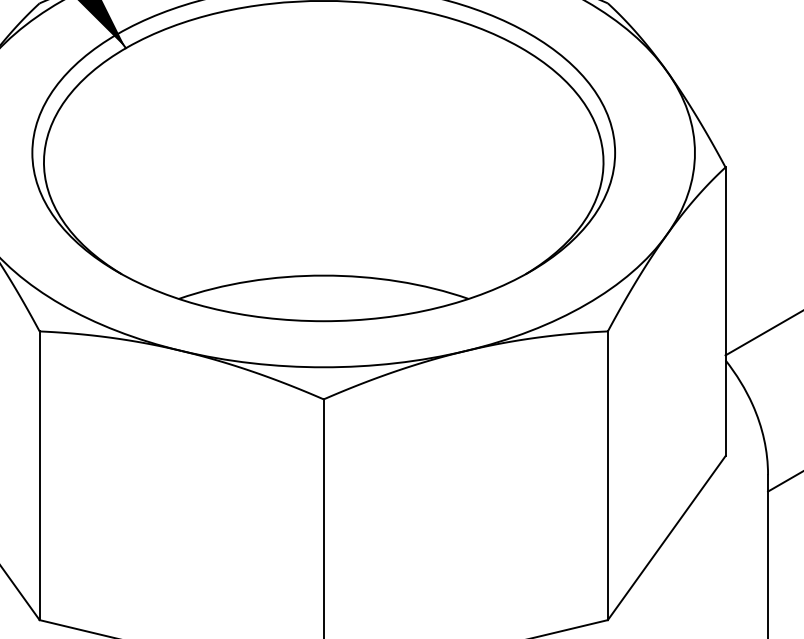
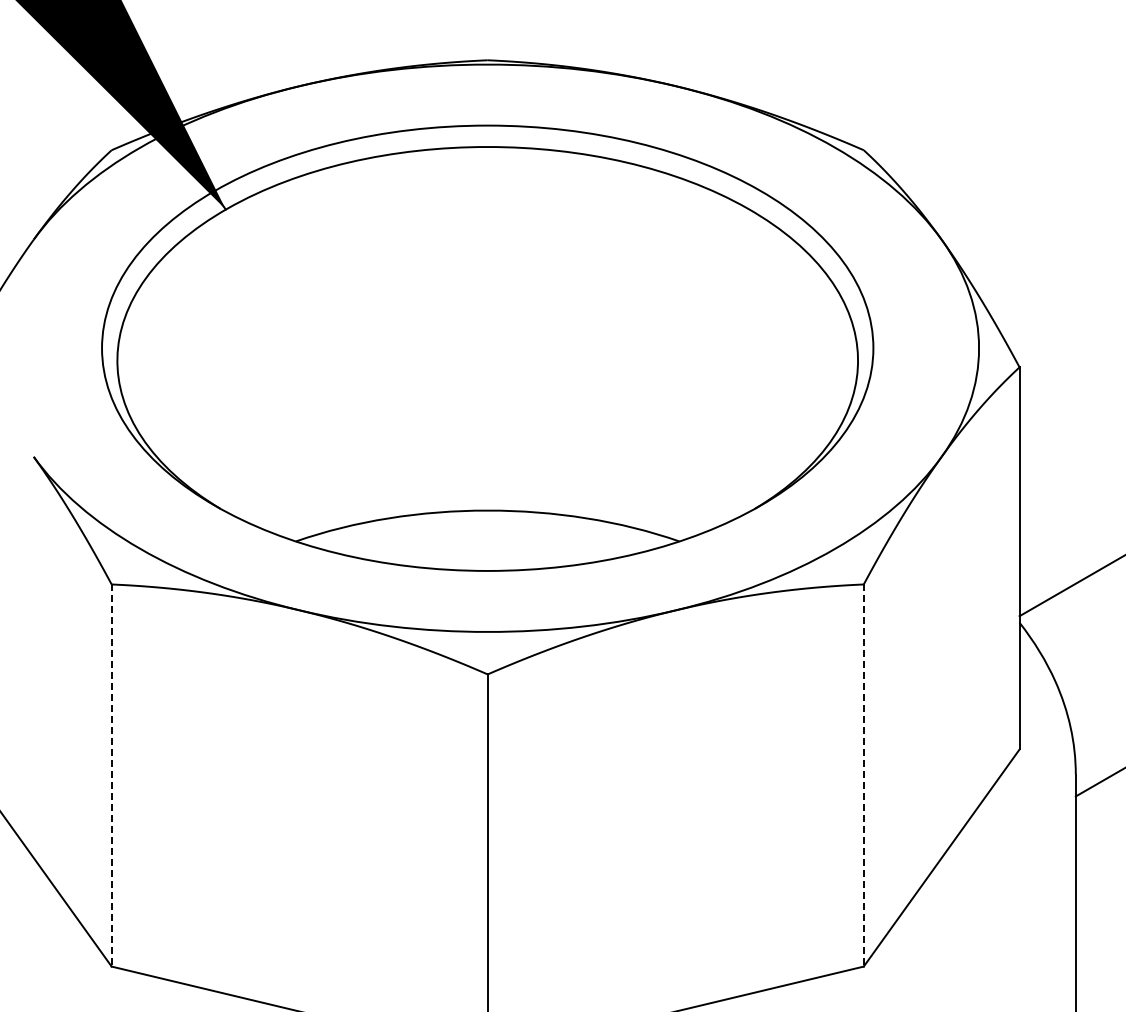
line: (39, 476) -> (111, 776), solid -> dashed
line: (607, 476) -> (863, 776), solid -> dashed

